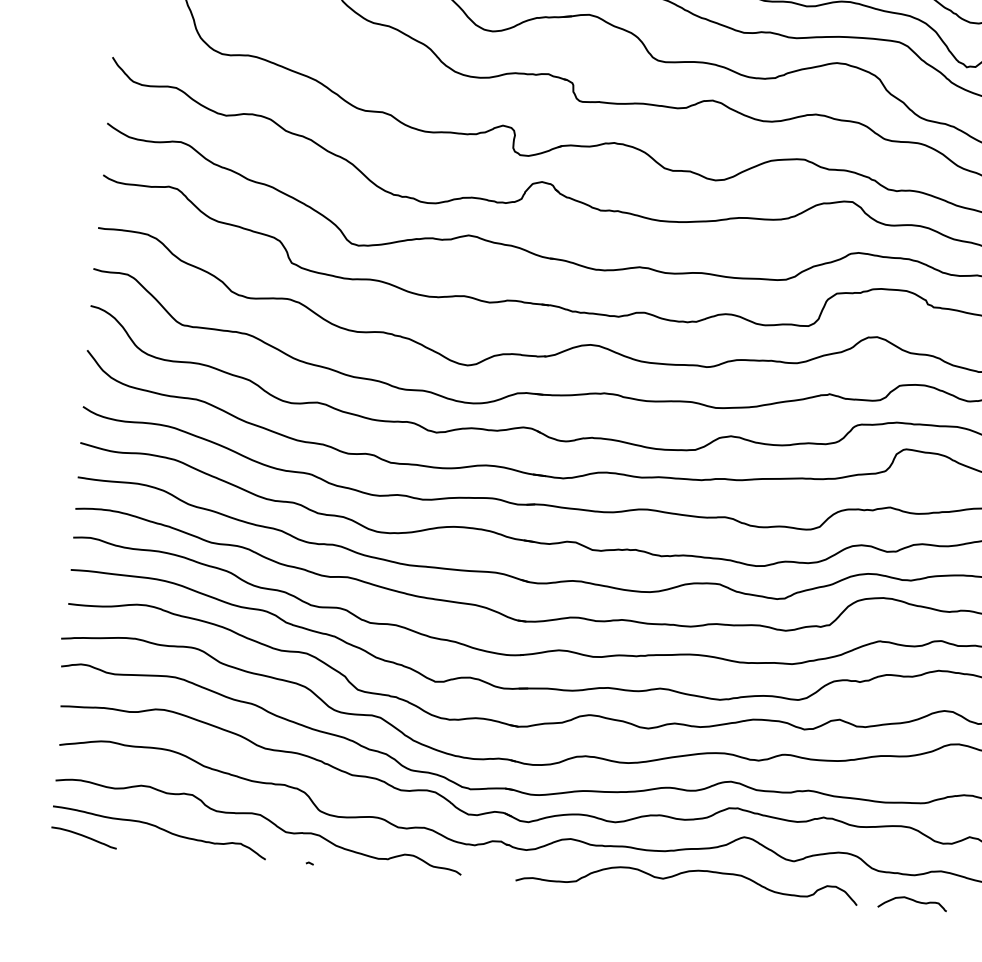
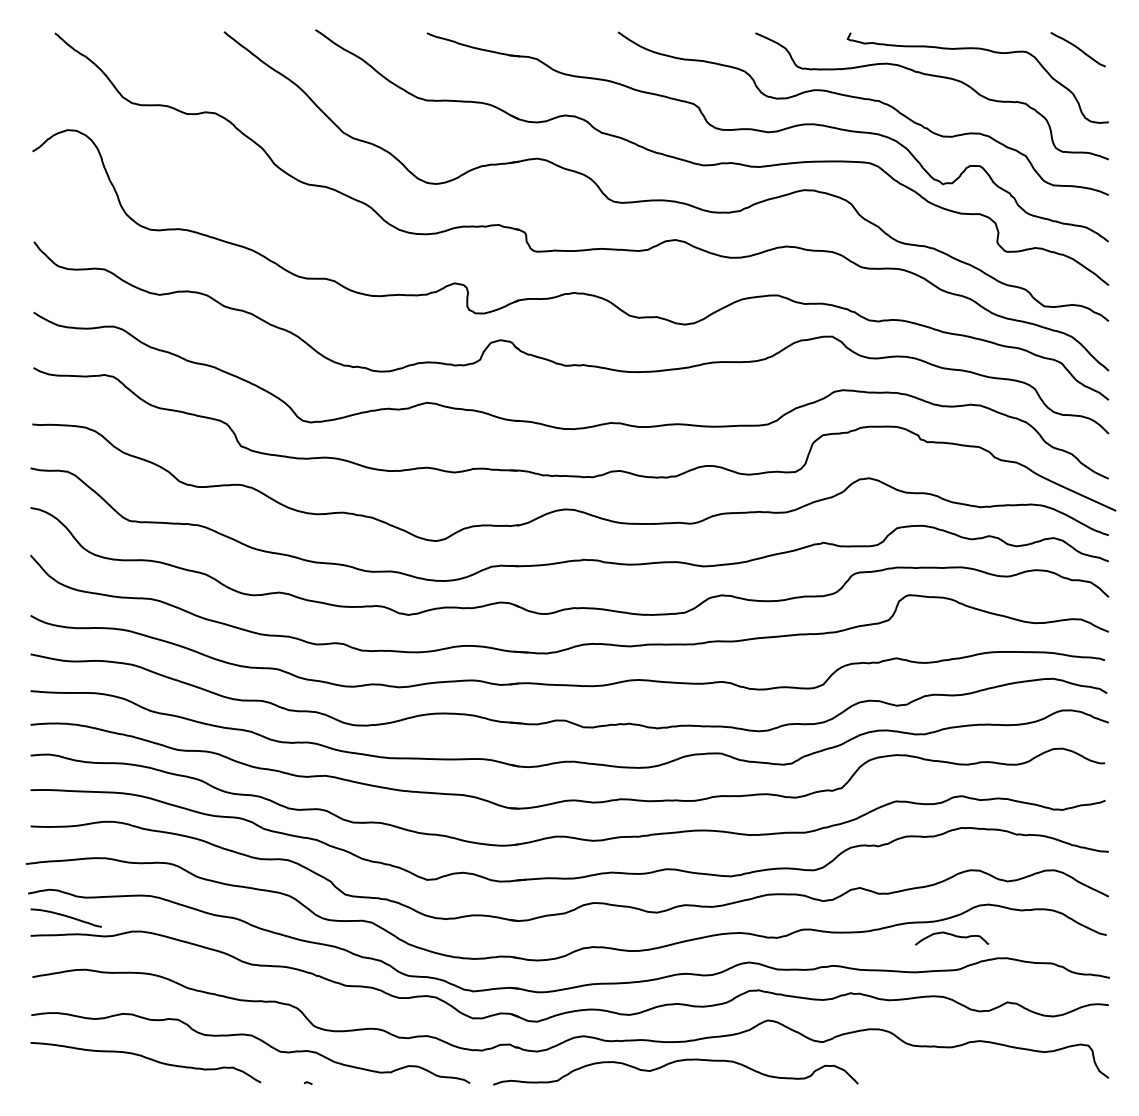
curve: (83, 836) -> (65, 916), moved
curve: (685, 873) -> (673, 1063), moved
curve: (914, 901) -> (953, 936), moved

